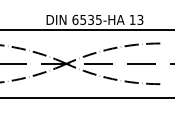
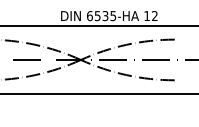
text: (140, 20) -> (154, 16), 13 -> 12

